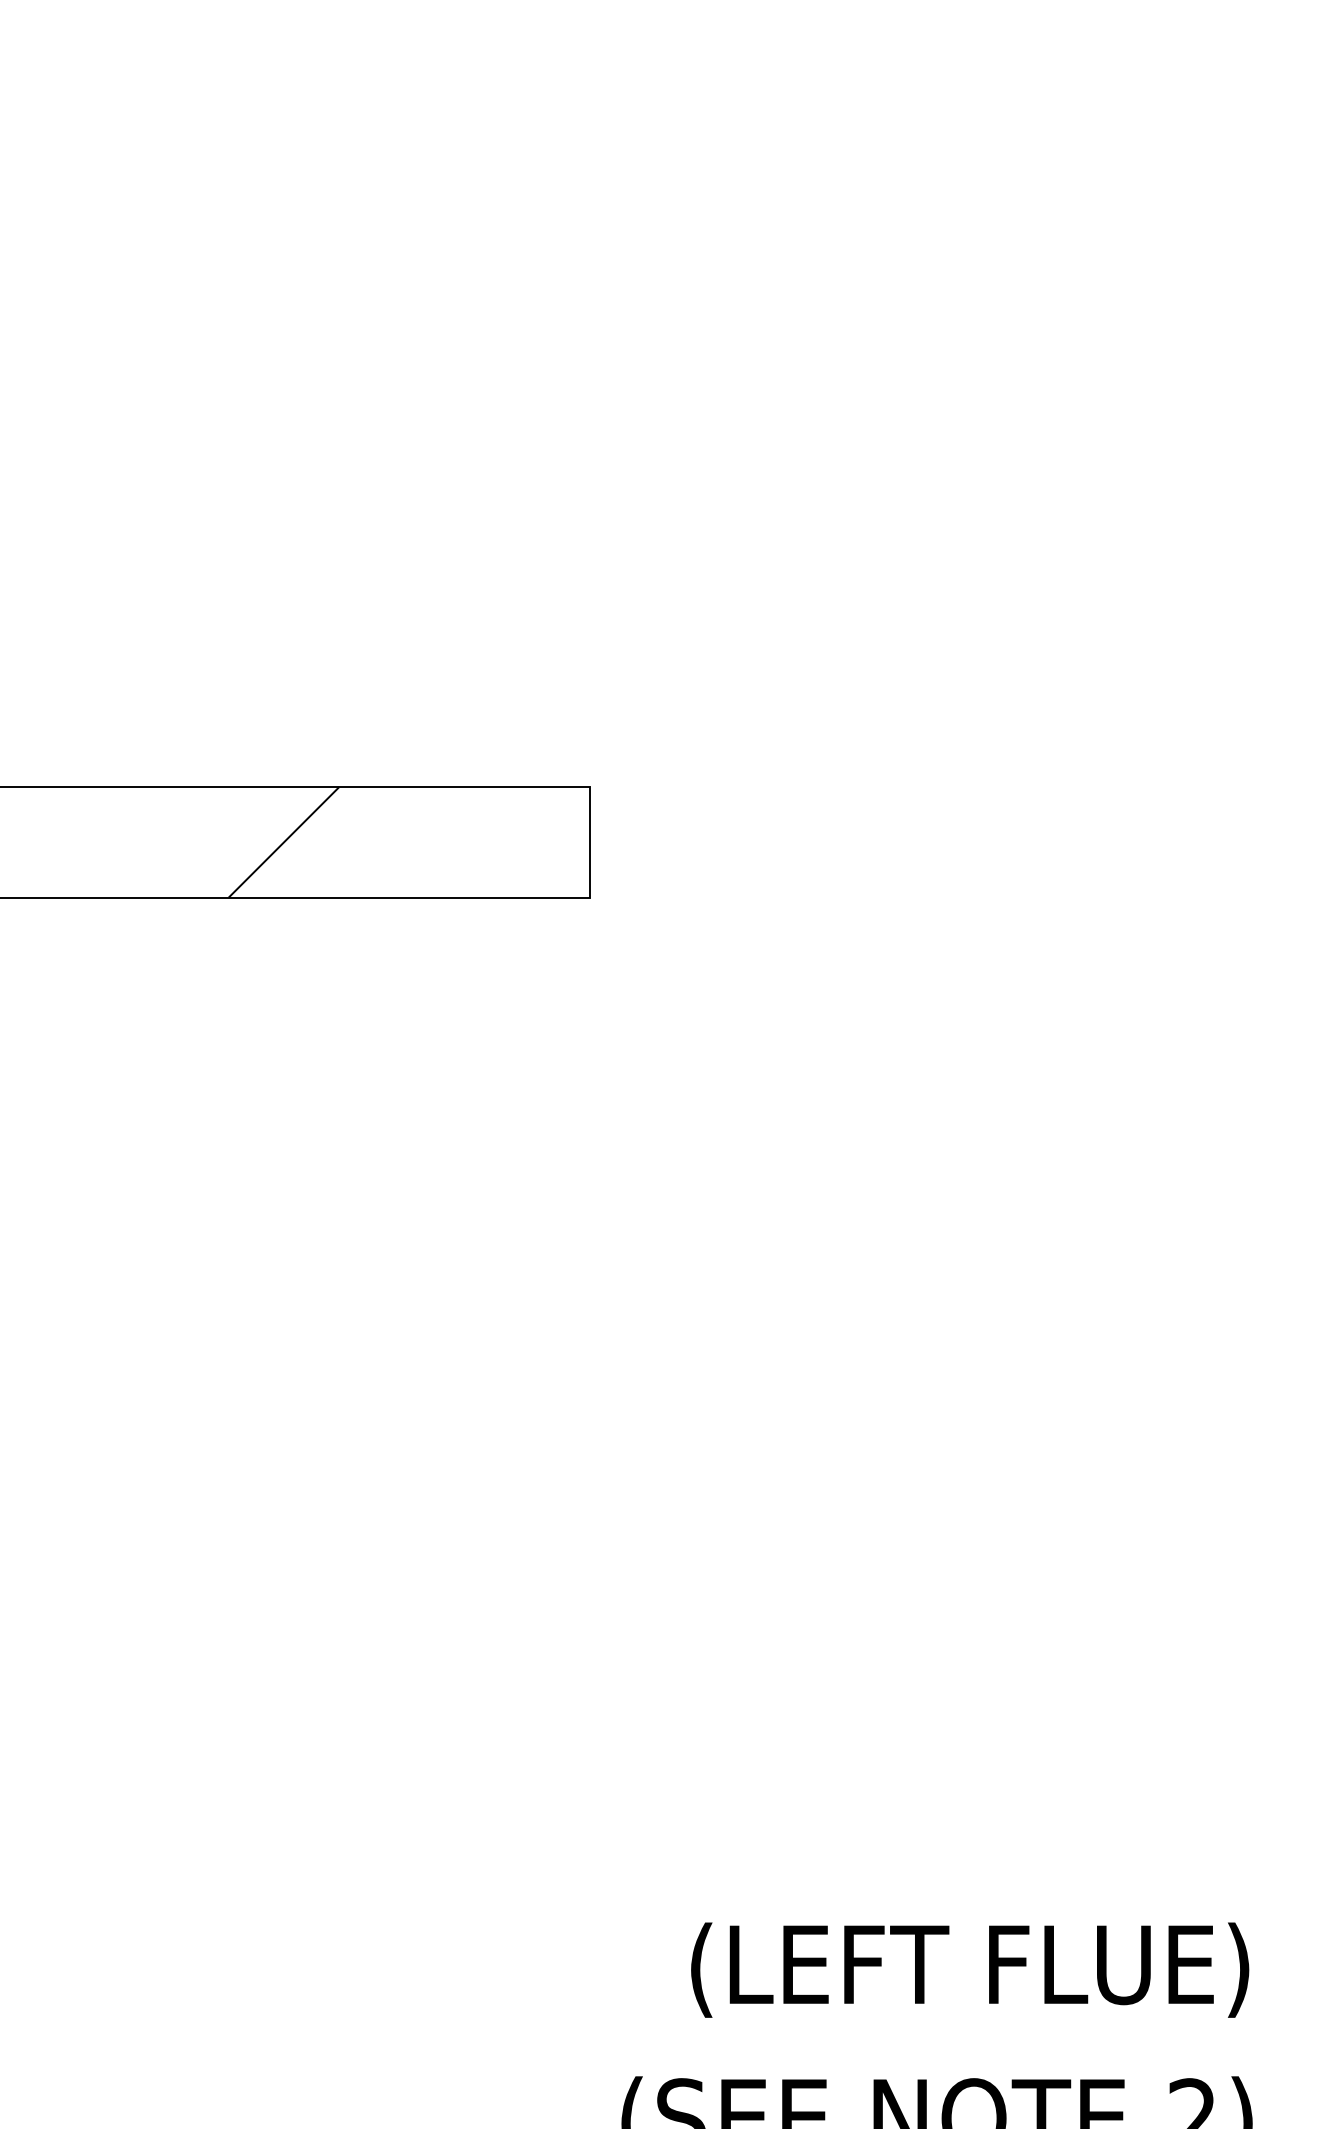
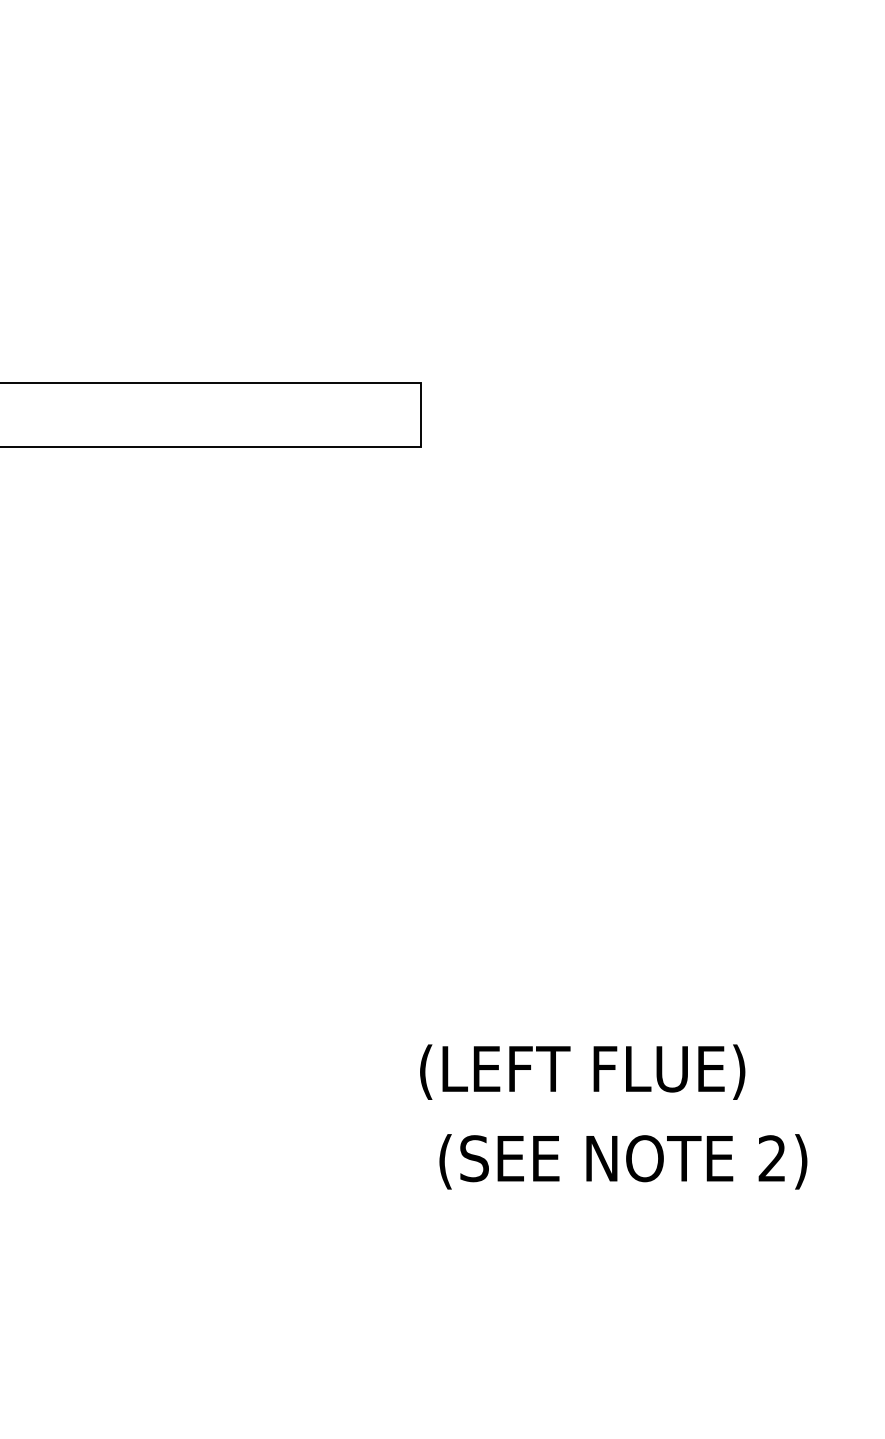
hatch: (283, 841) -> (242, 414), removed
text: (969, 1968) -> (582, 1071), moved

